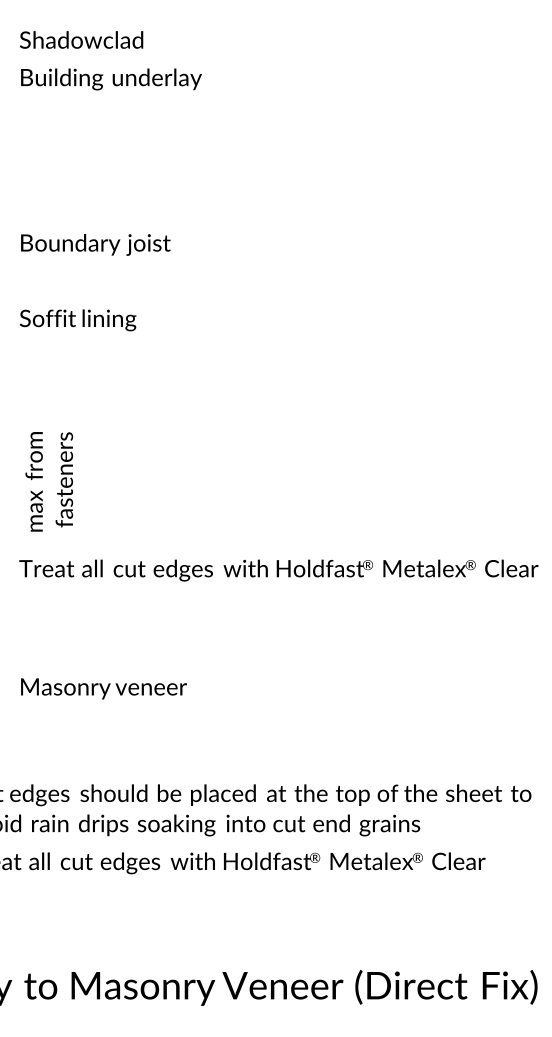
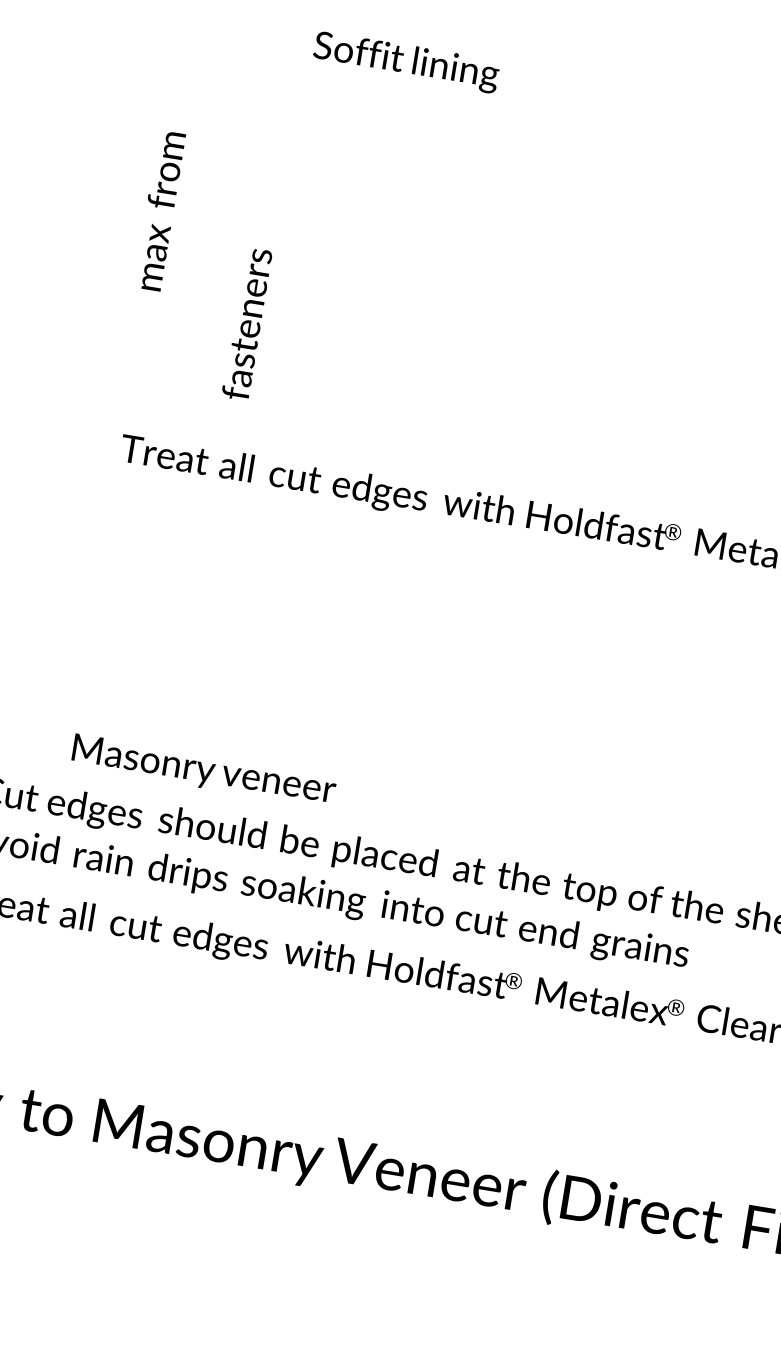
text: (78, 320) -> (406, 62), moved
text: (64, 479) -> (247, 323), moved
text: (33, 481) -> (158, 210), moved
text: (103, 688) -> (203, 770), moved

